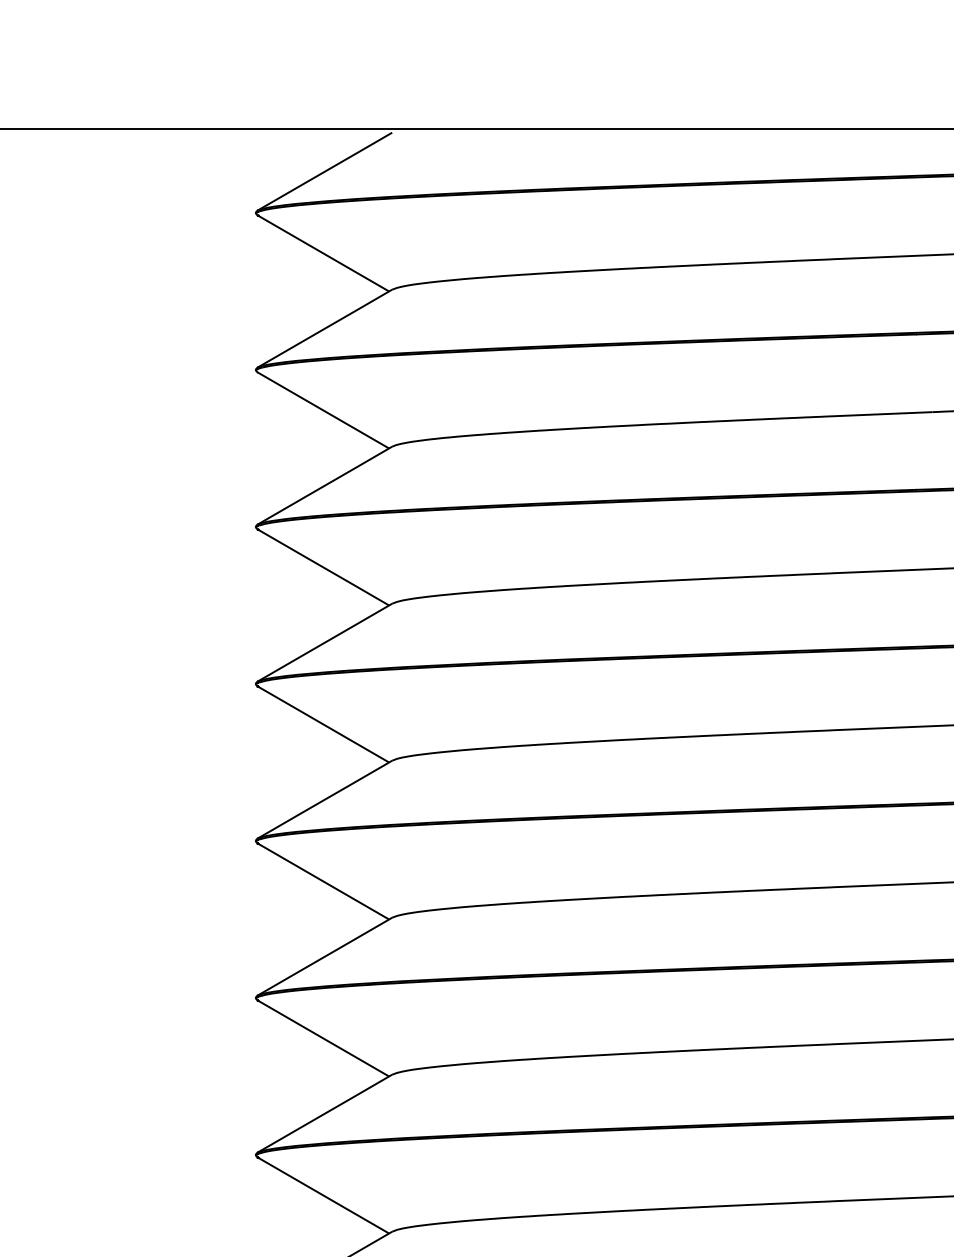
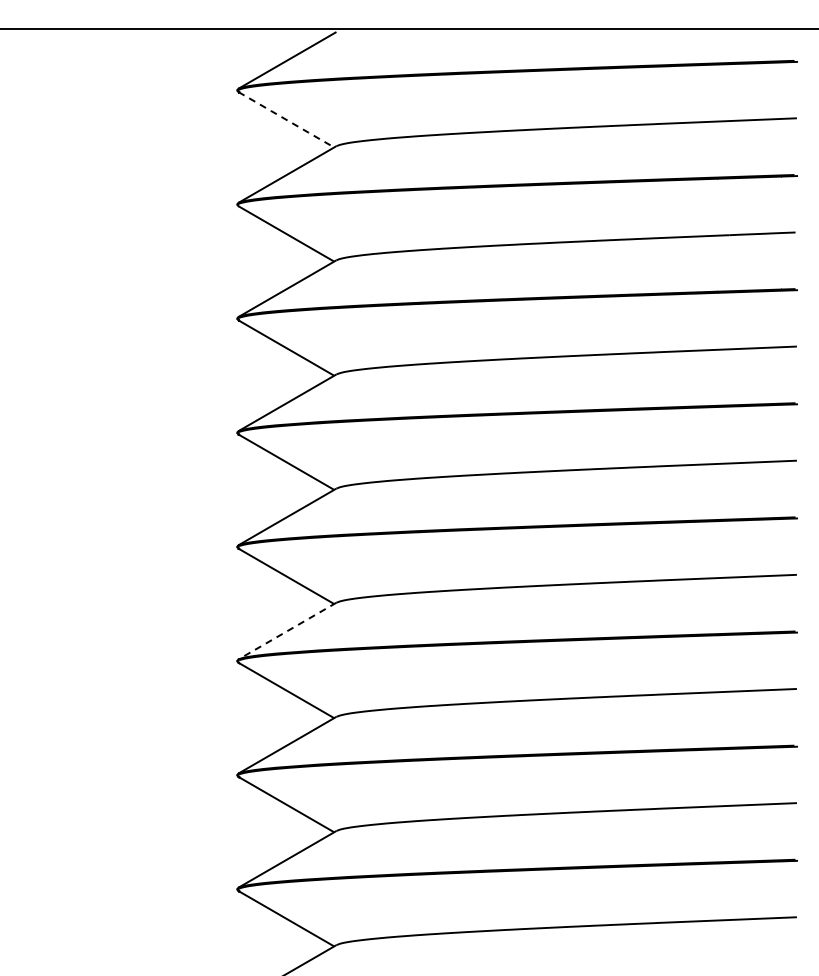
line: (323, 252) -> (286, 119), solid -> dashed
line: (324, 957) -> (287, 631), solid -> dashed

